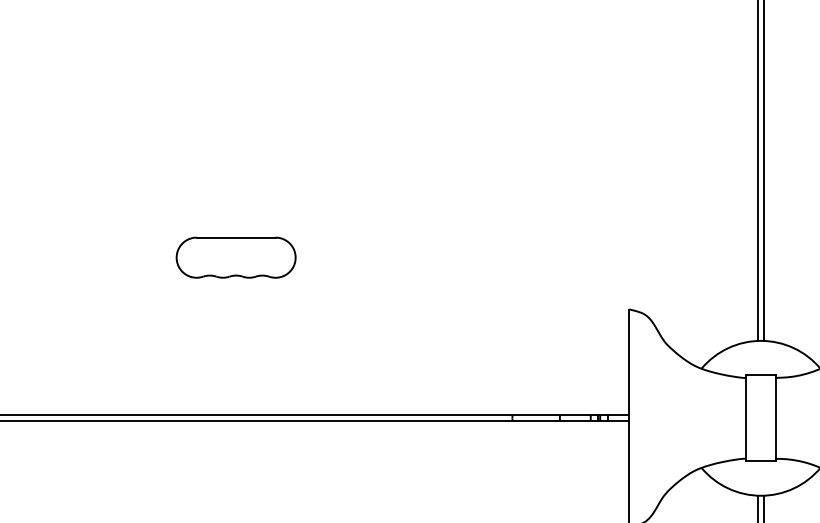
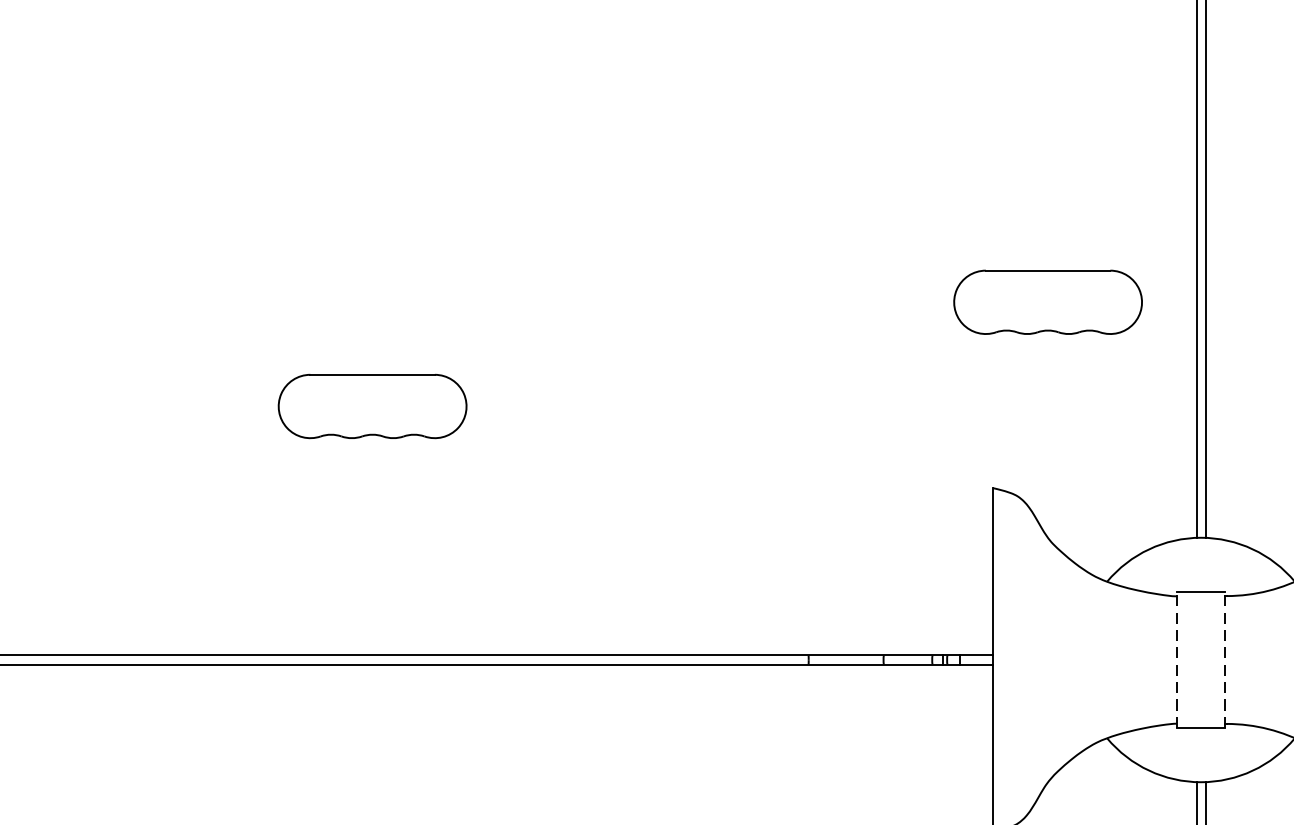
part: (663, 191) -> (1047, 302), added
line: (745, 417) -> (1176, 658), solid -> dashed
line: (776, 417) -> (1225, 658), solid -> dashed

